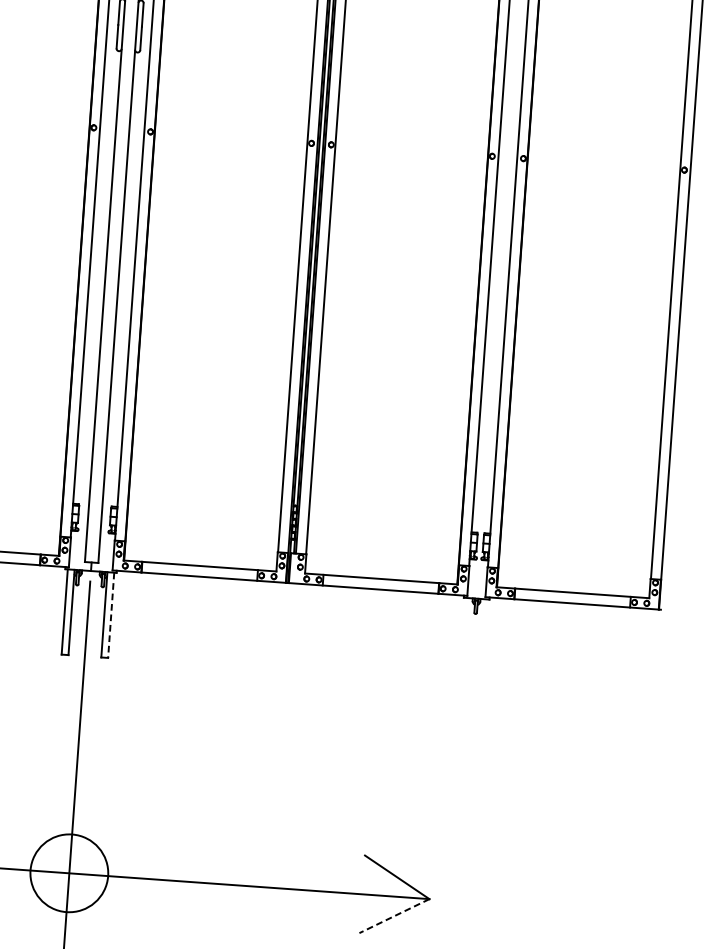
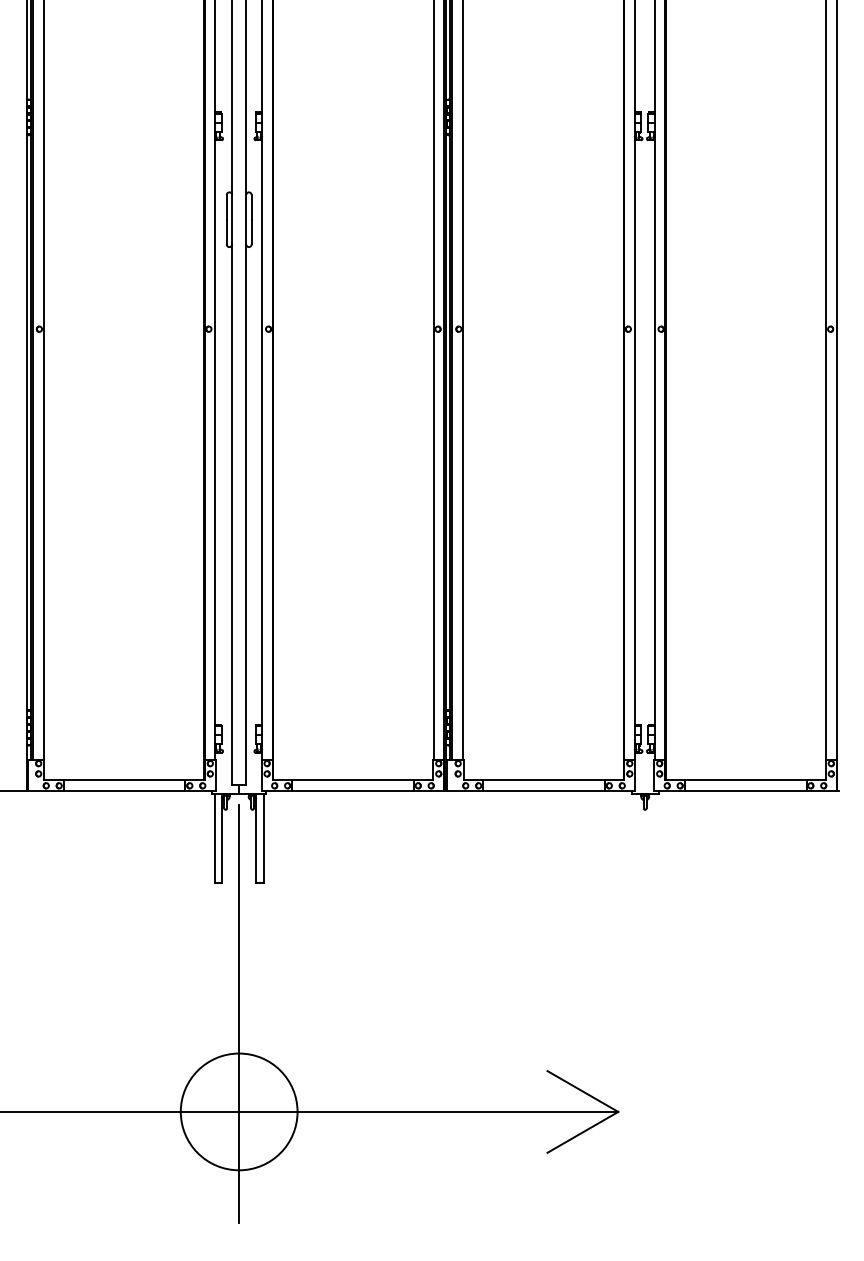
line: (111, 615) -> (263, 838), dashed -> solid
circle: (68, 872) -> (238, 1111), size x1.43
line: (394, 916) -> (582, 1132), dashed -> solid

